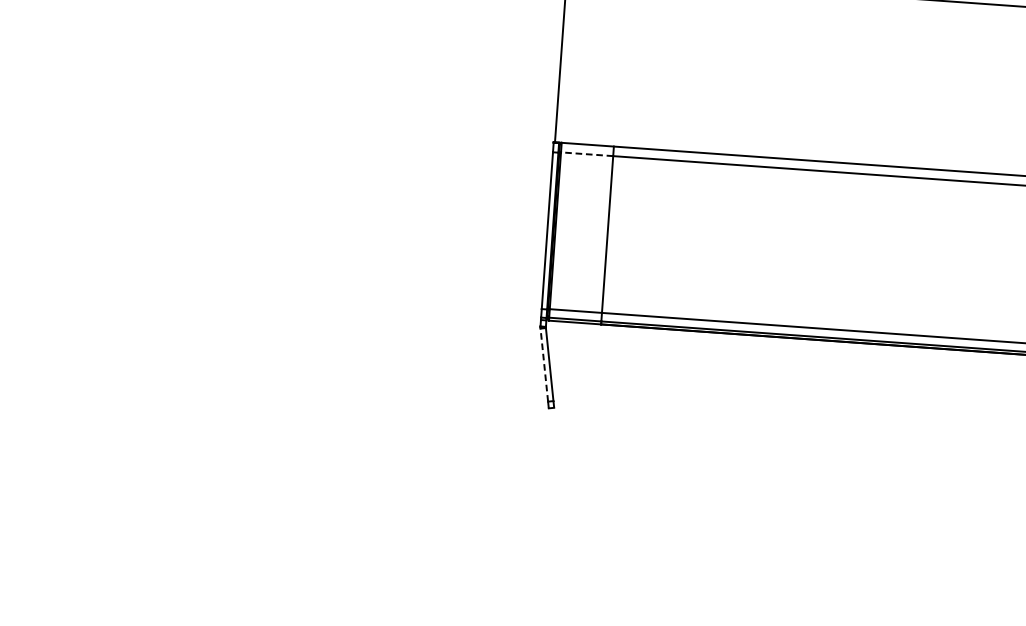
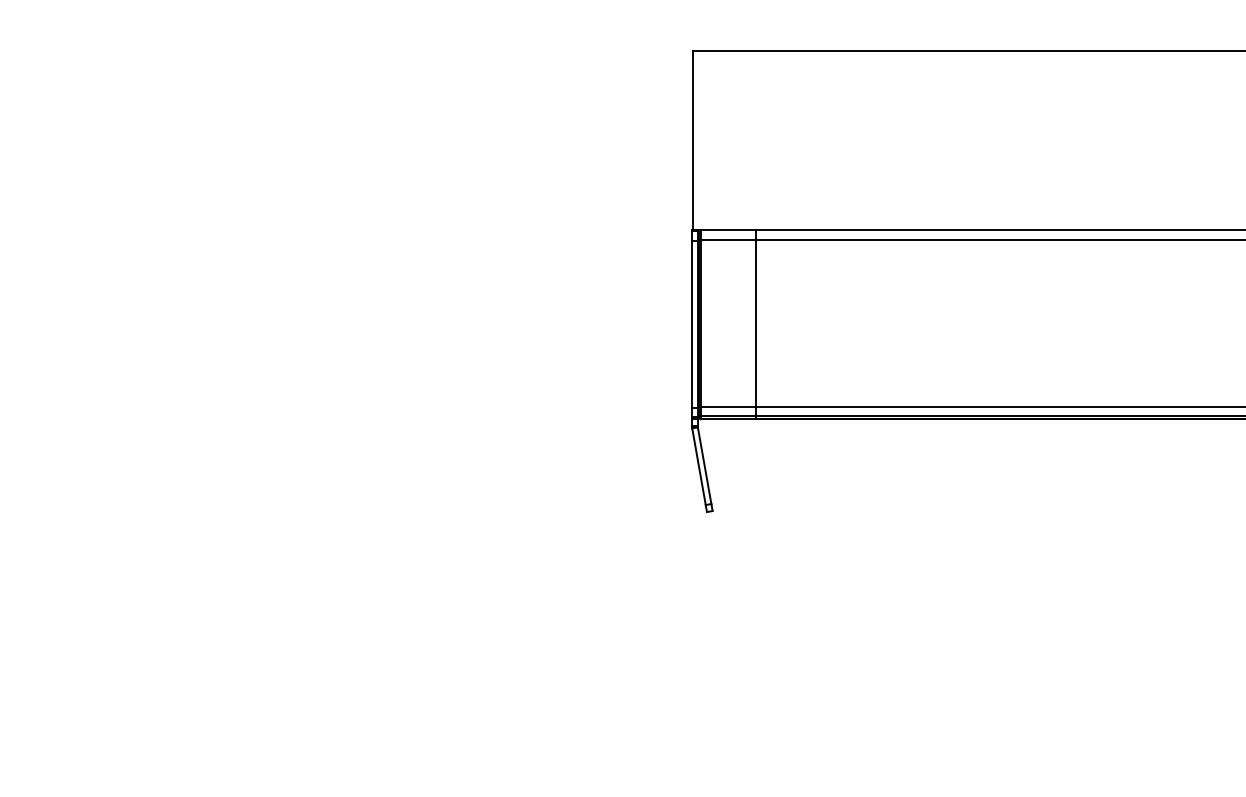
line: (587, 154) -> (728, 240), dashed -> solid
line: (543, 364) -> (698, 466), dashed -> solid

